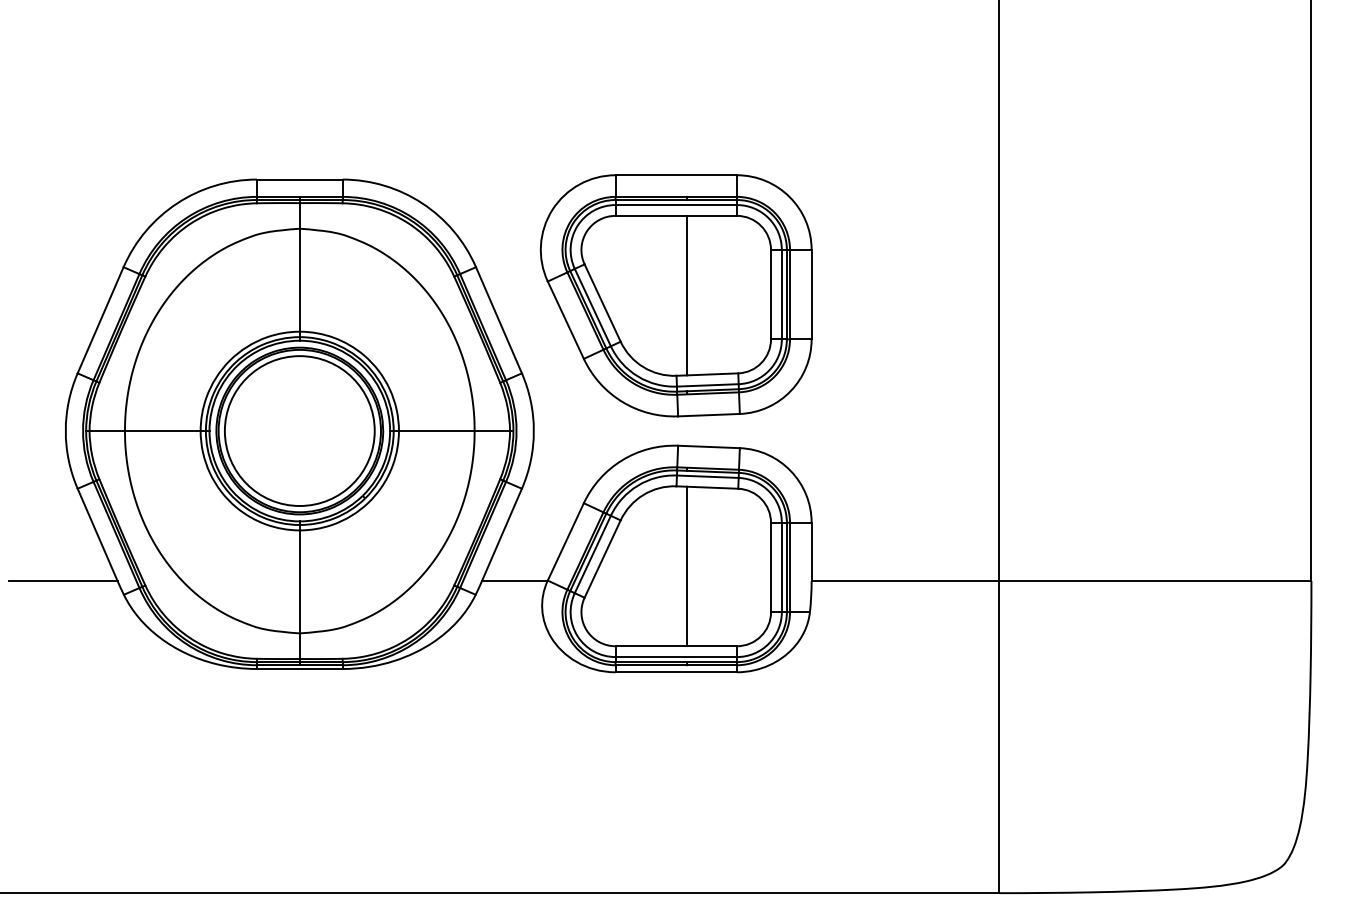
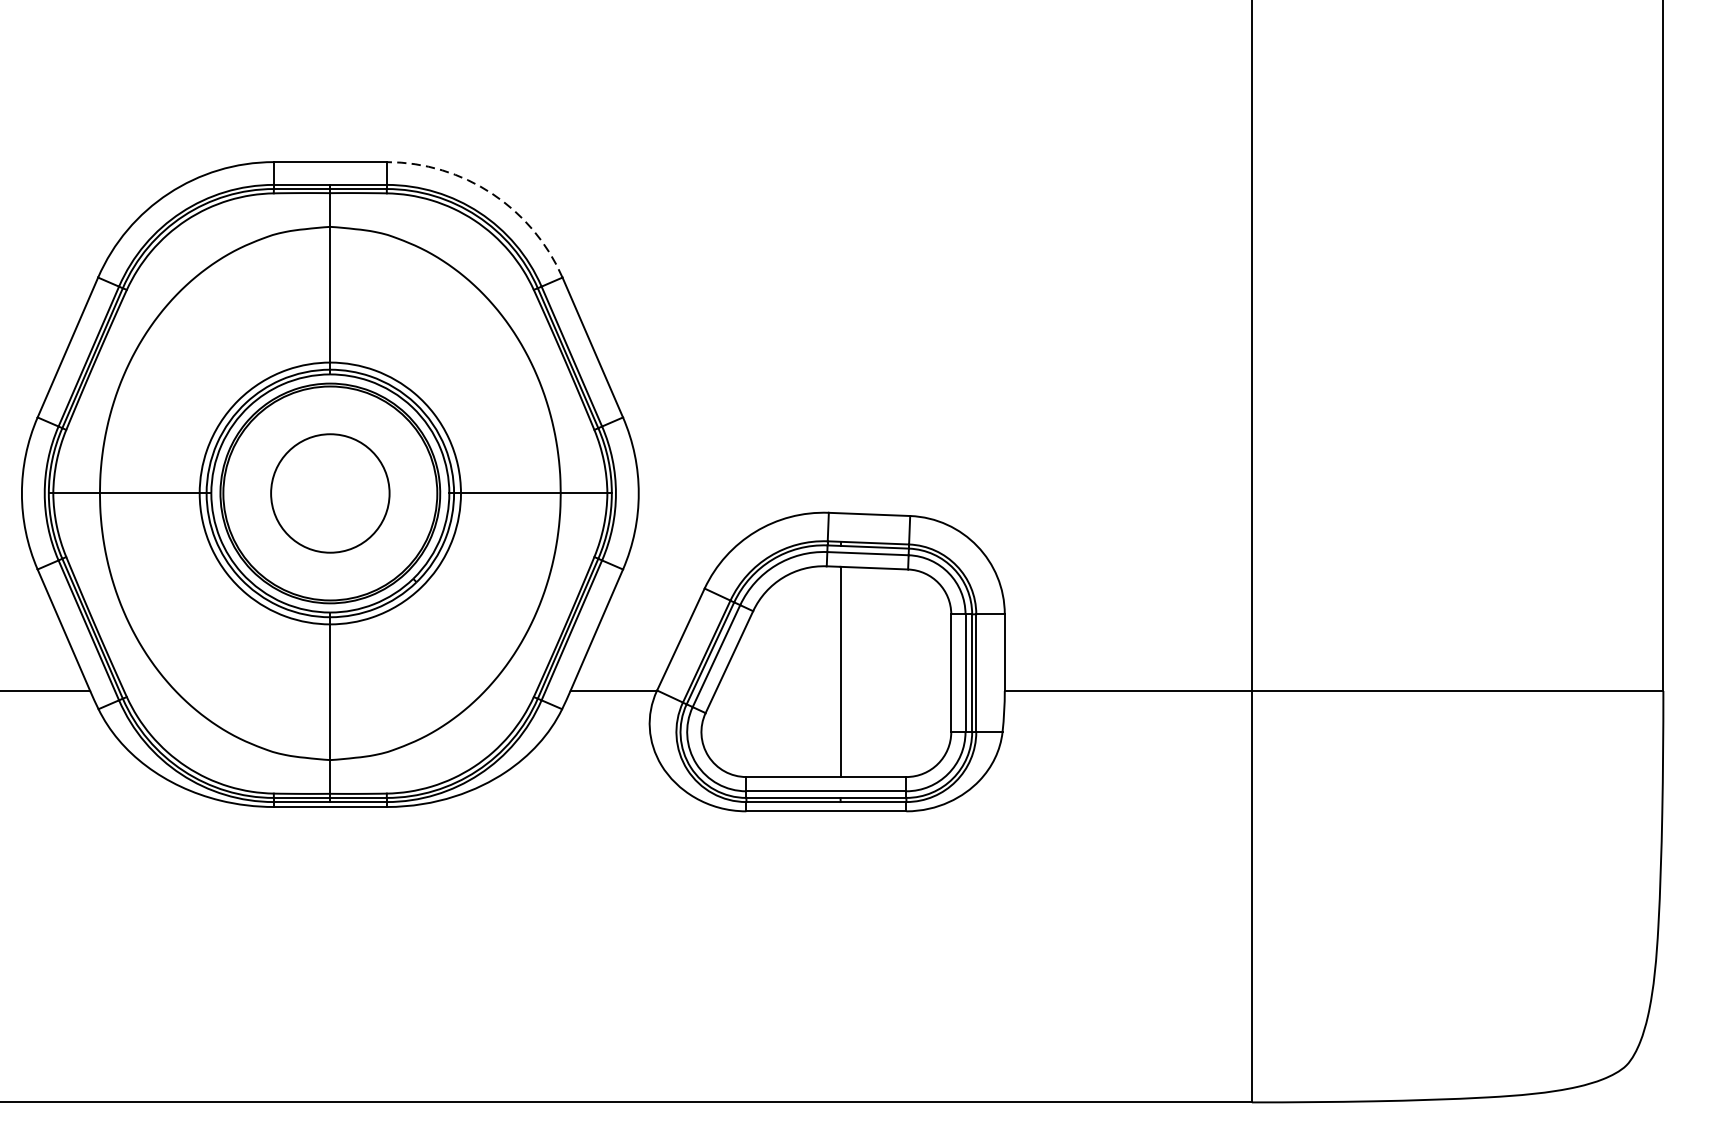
arc: (422, 203) -> (492, 193), solid -> dashed
part: (675, 295) -> (825, 314), removed
circle: (299, 431) -> (329, 494), size x0.6

